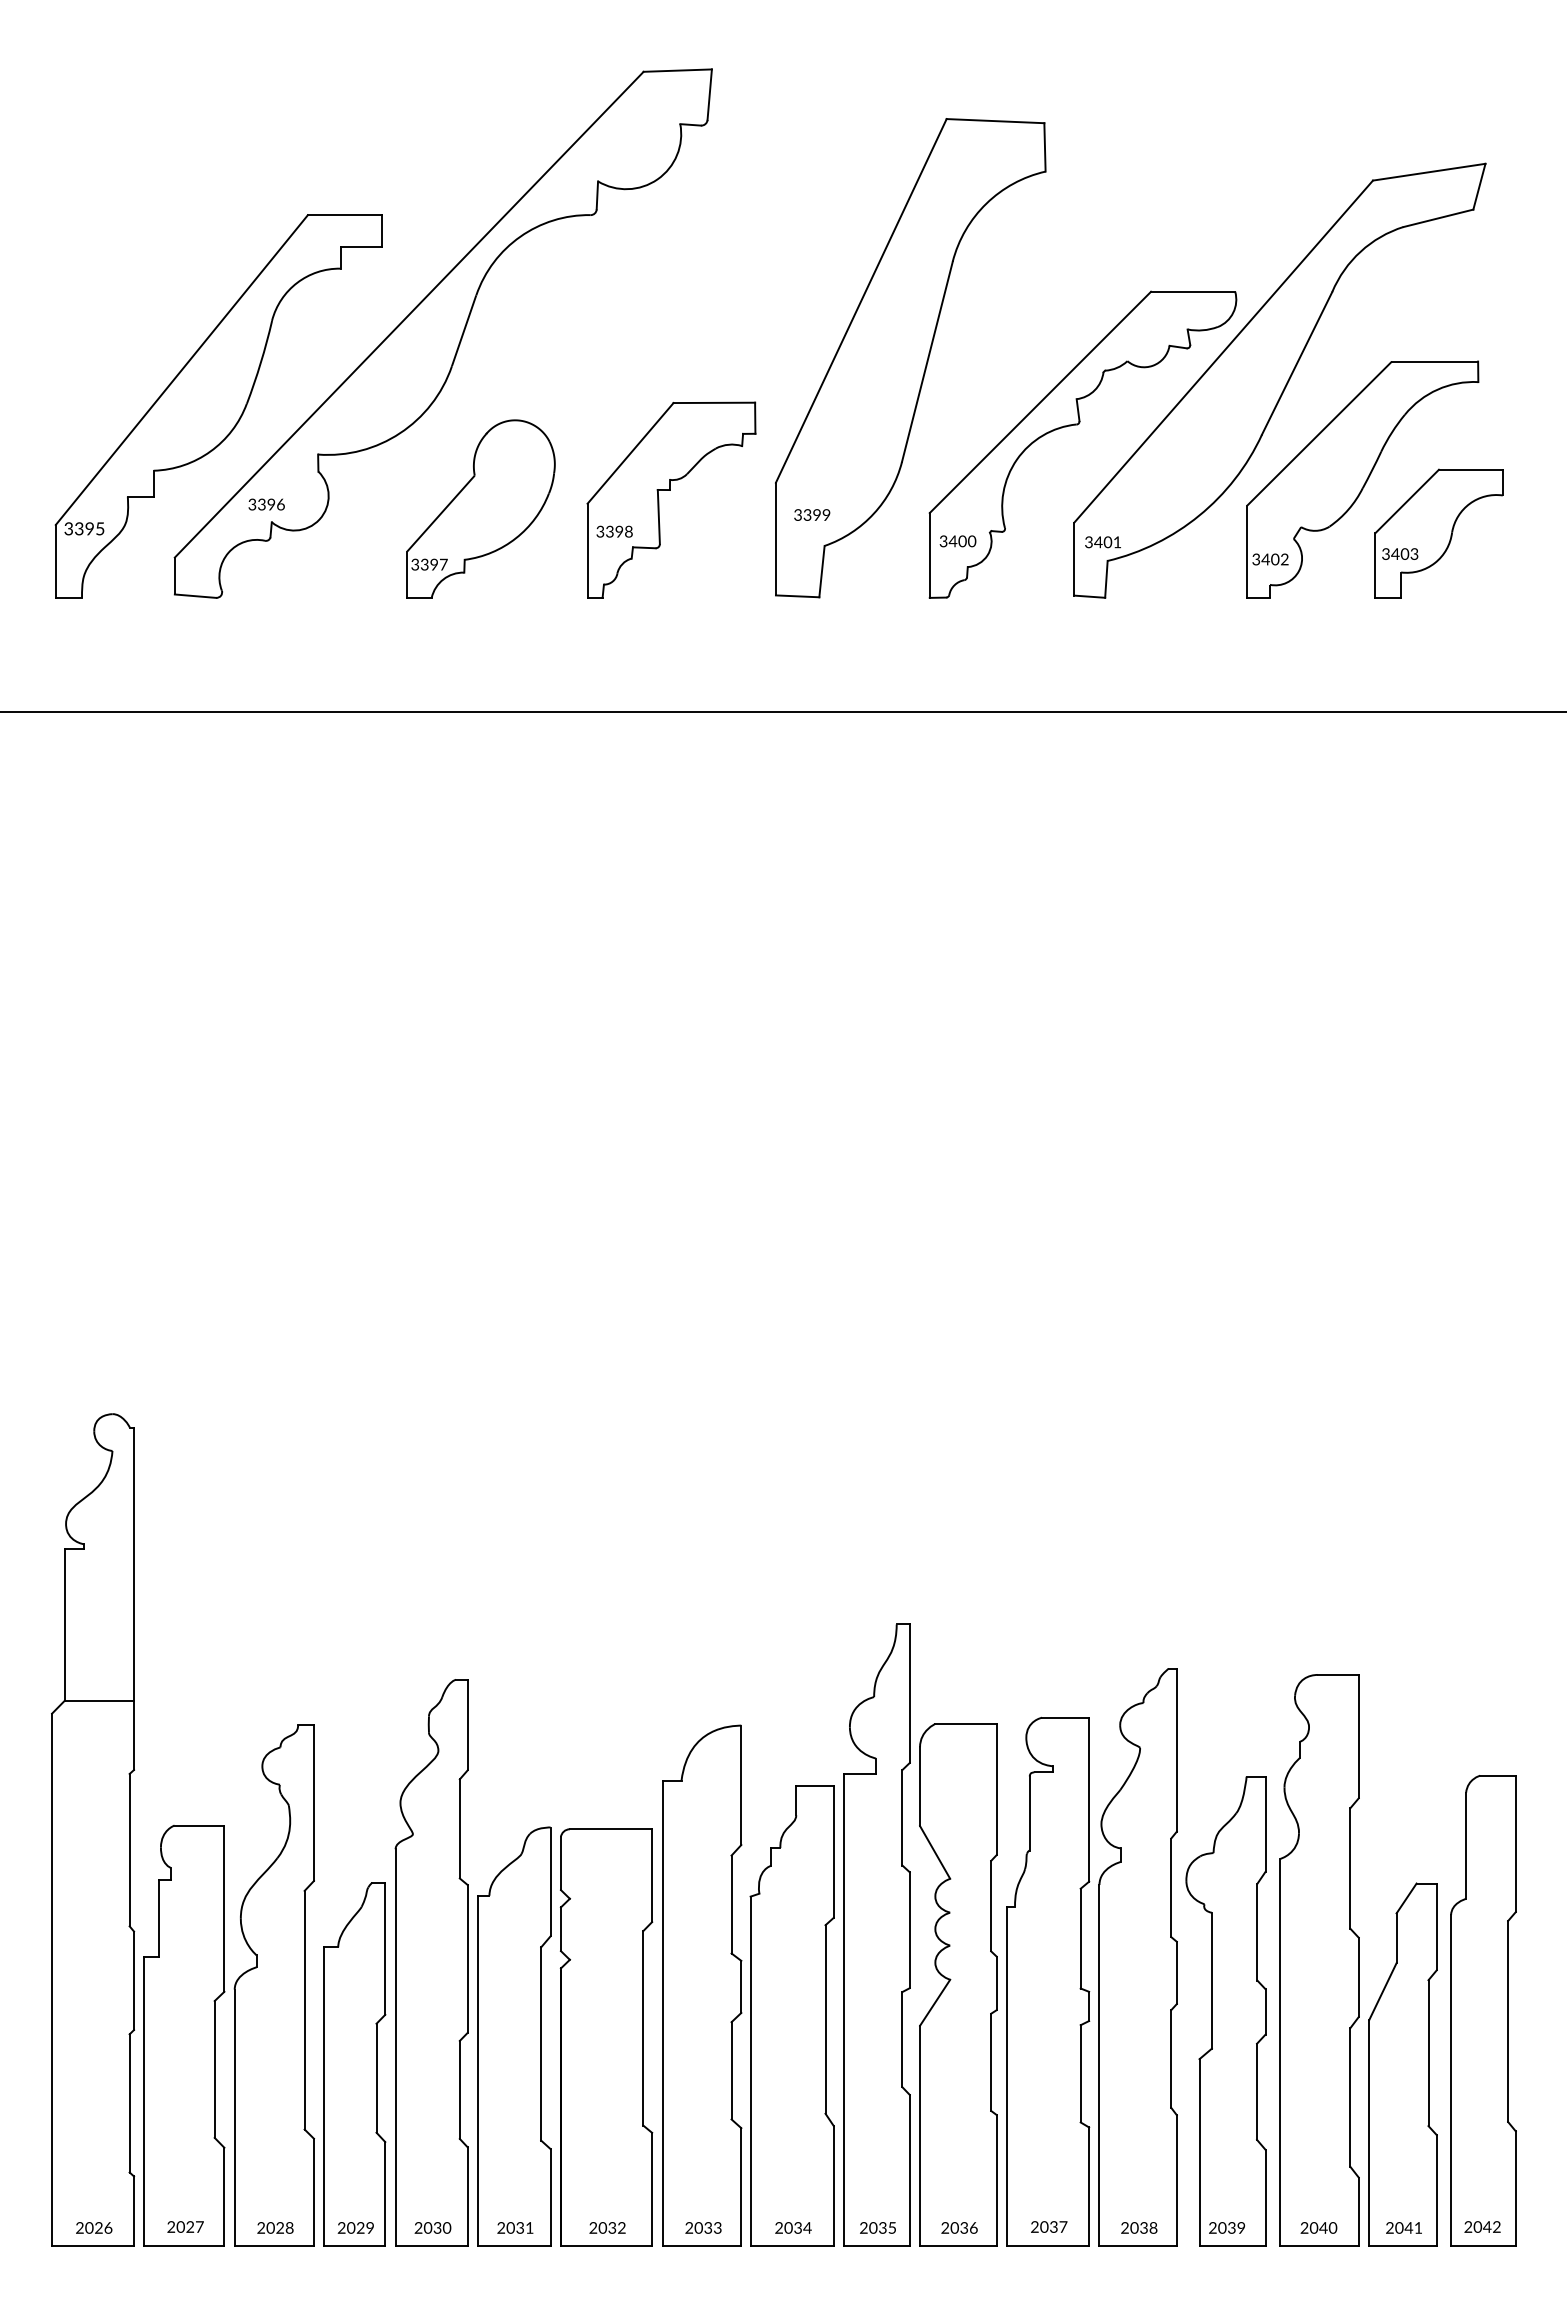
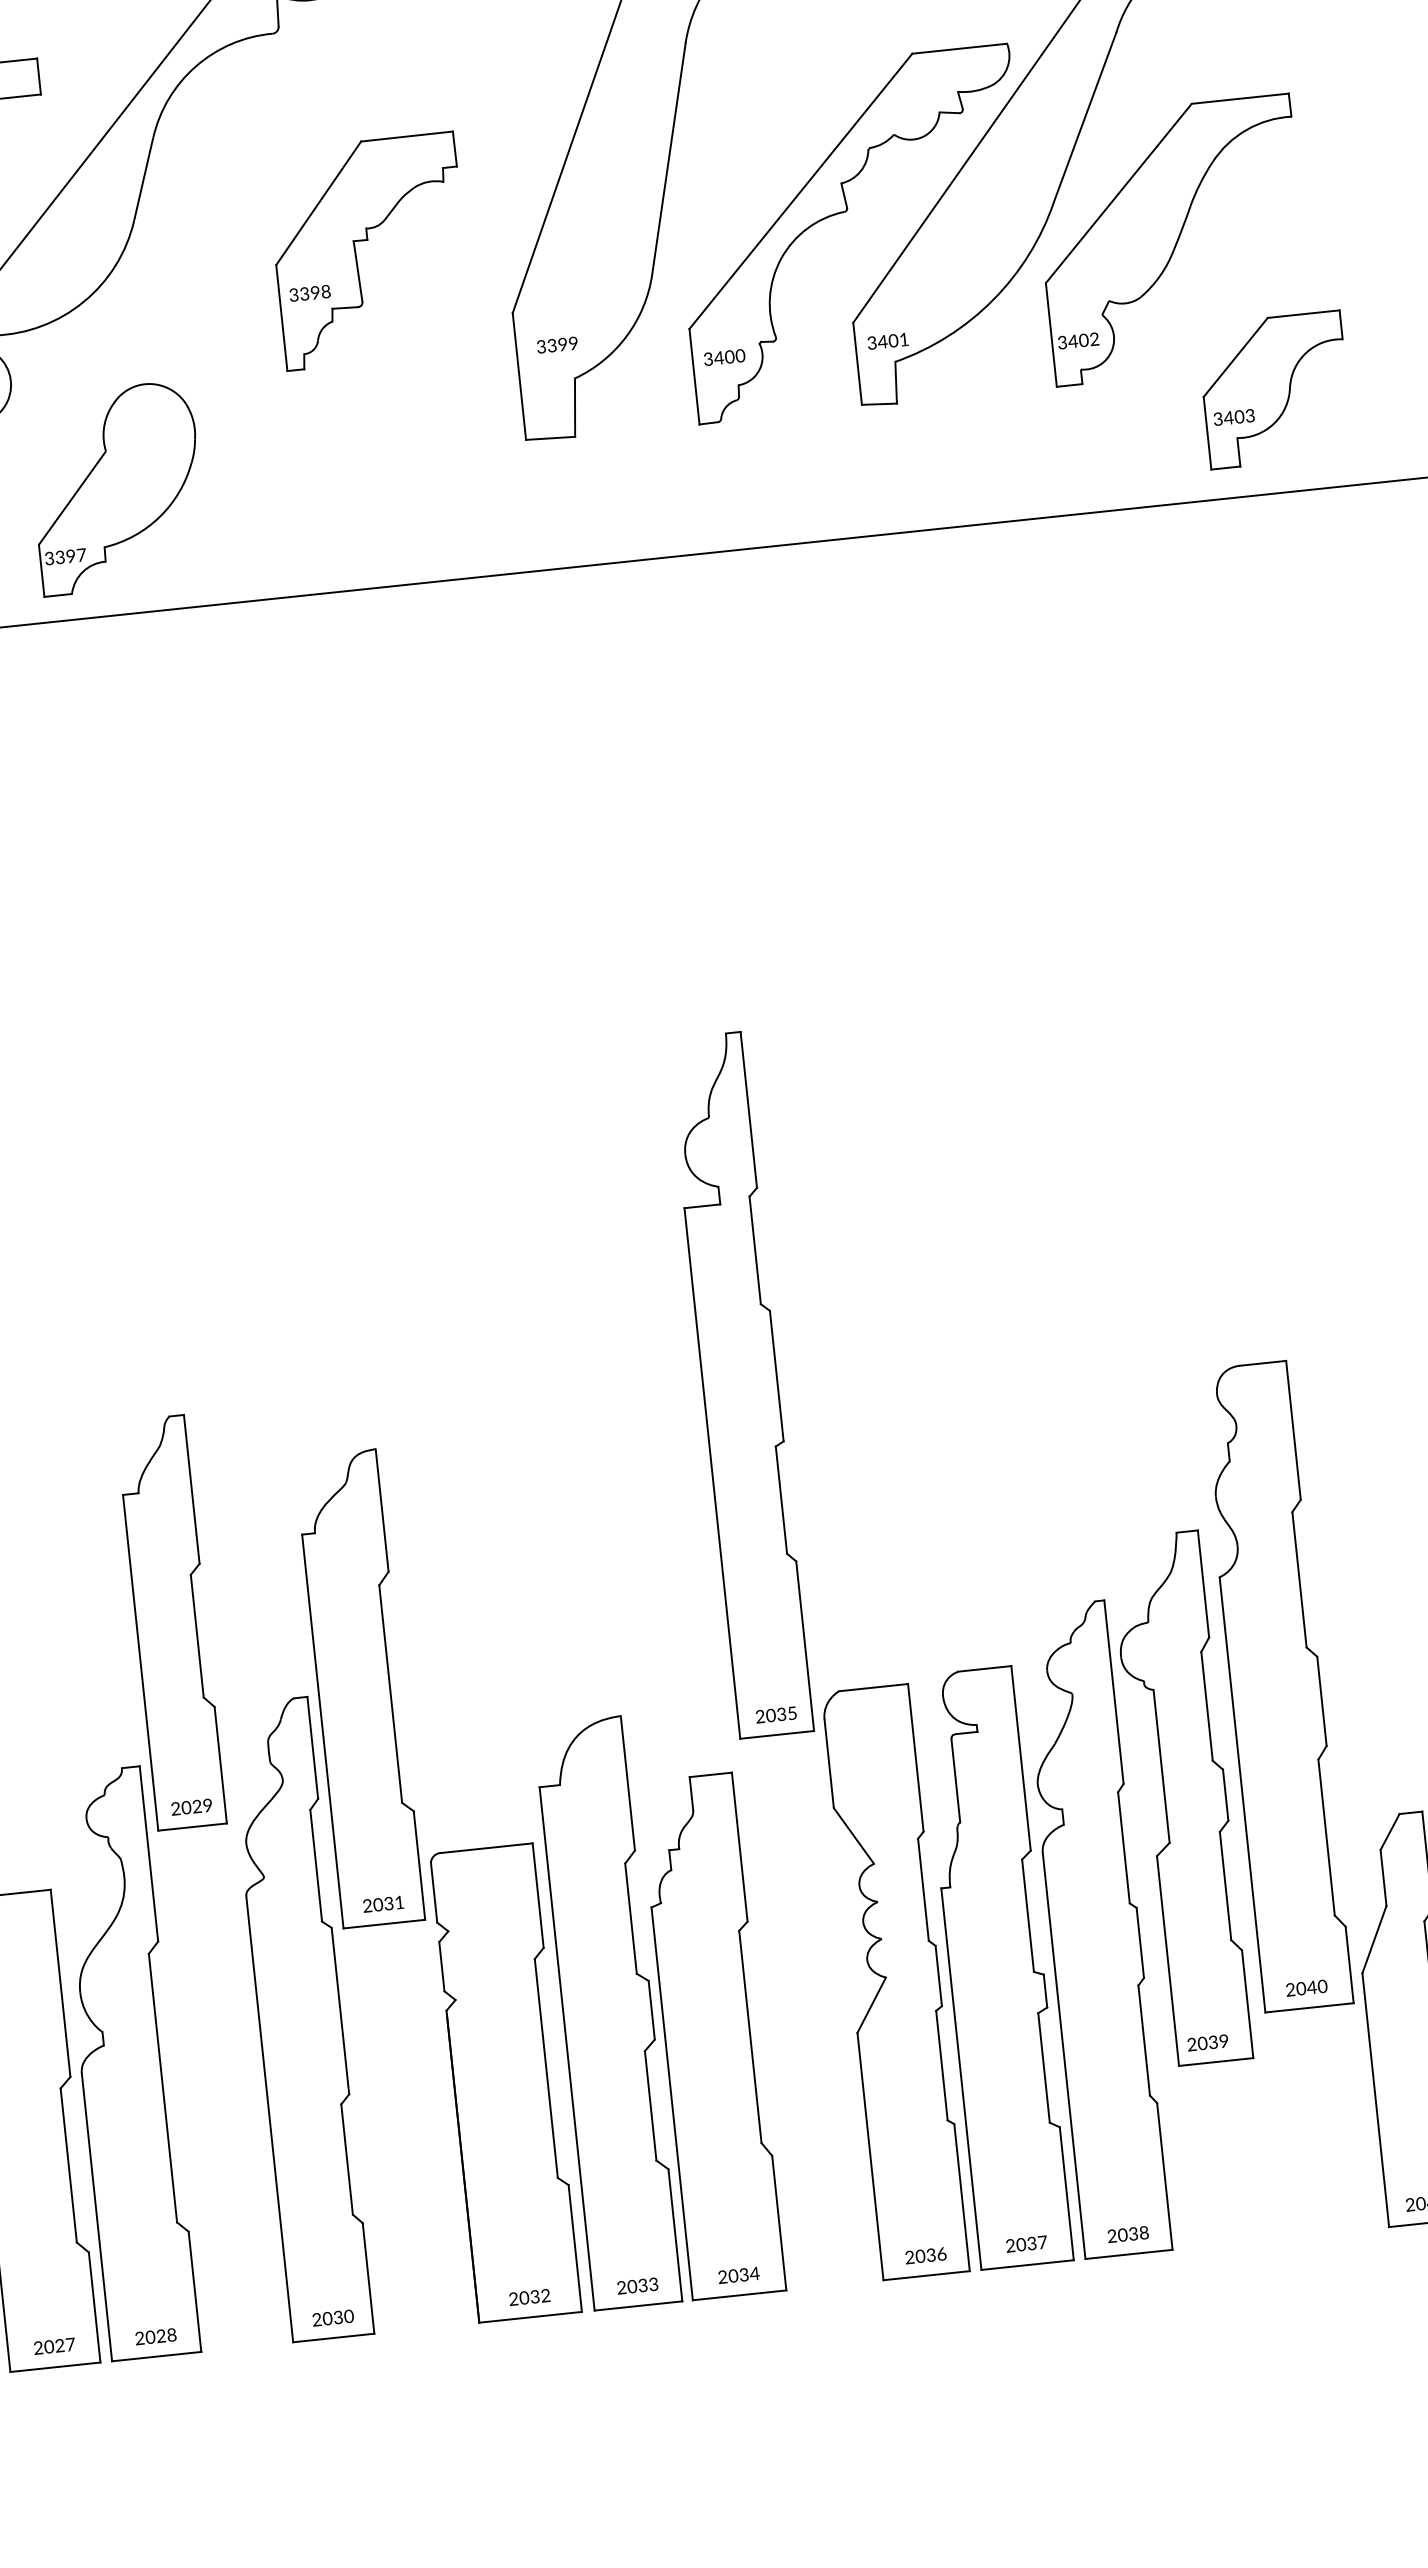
part: (670, 490) -> (368, 240), moved
part: (480, 508) -> (116, 487), moved
part: (1438, 533) -> (1274, 389), moved
part: (876, 1934) -> (739, 1384), moved
part: (1319, 1960) -> (1275, 1687), moved
part: (1225, 2011) -> (1180, 1799), moved
part: (514, 2036) -> (359, 1688), moved
part: (354, 2064) -> (170, 1623), moved

